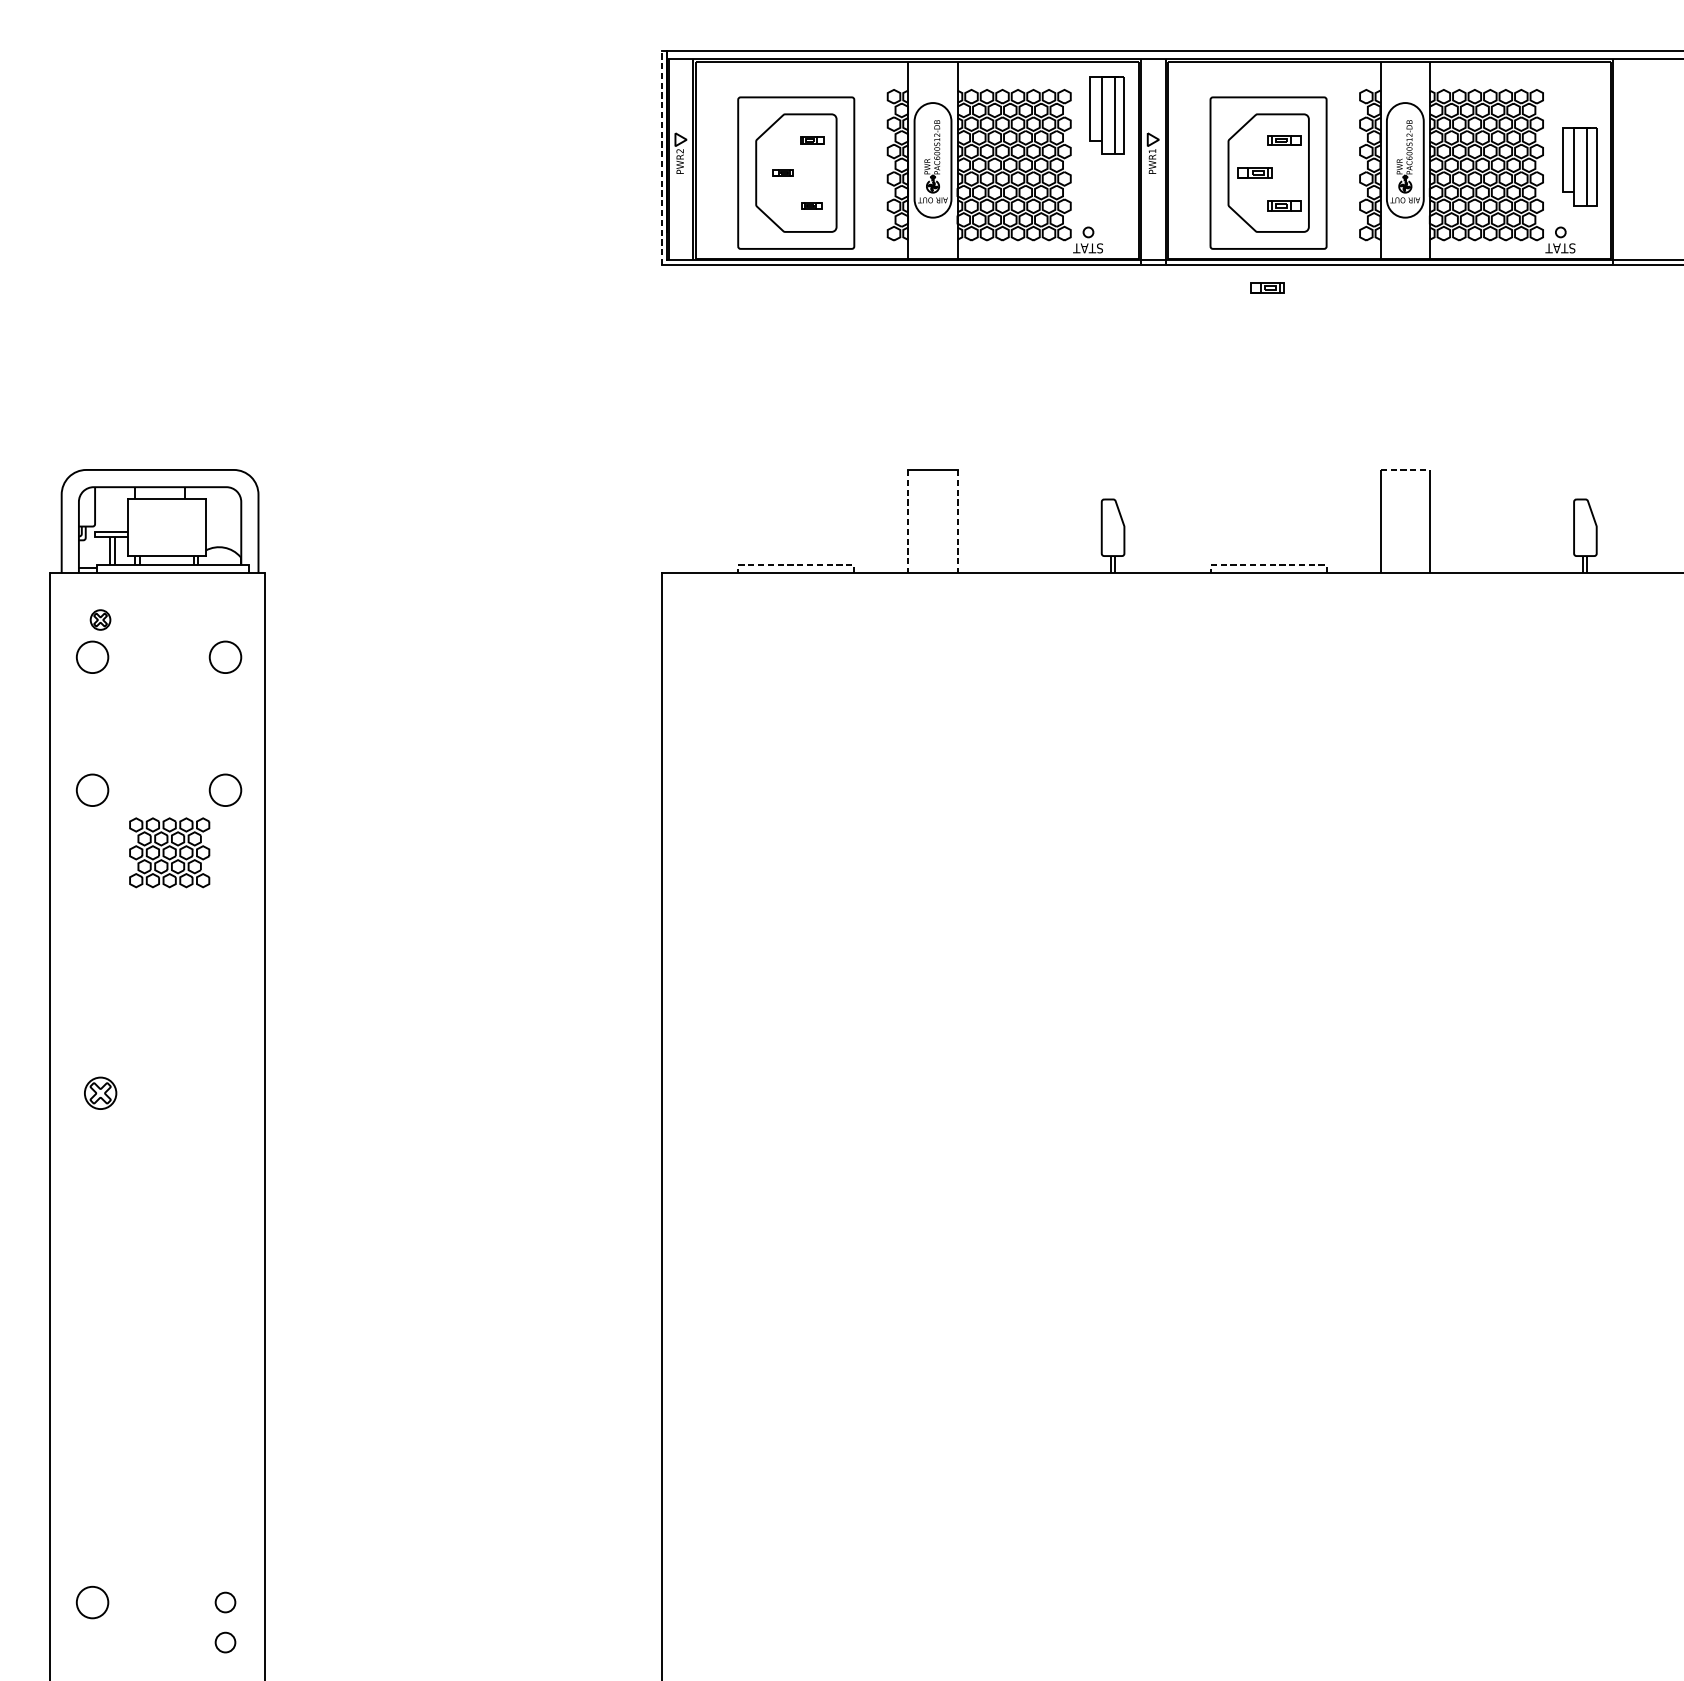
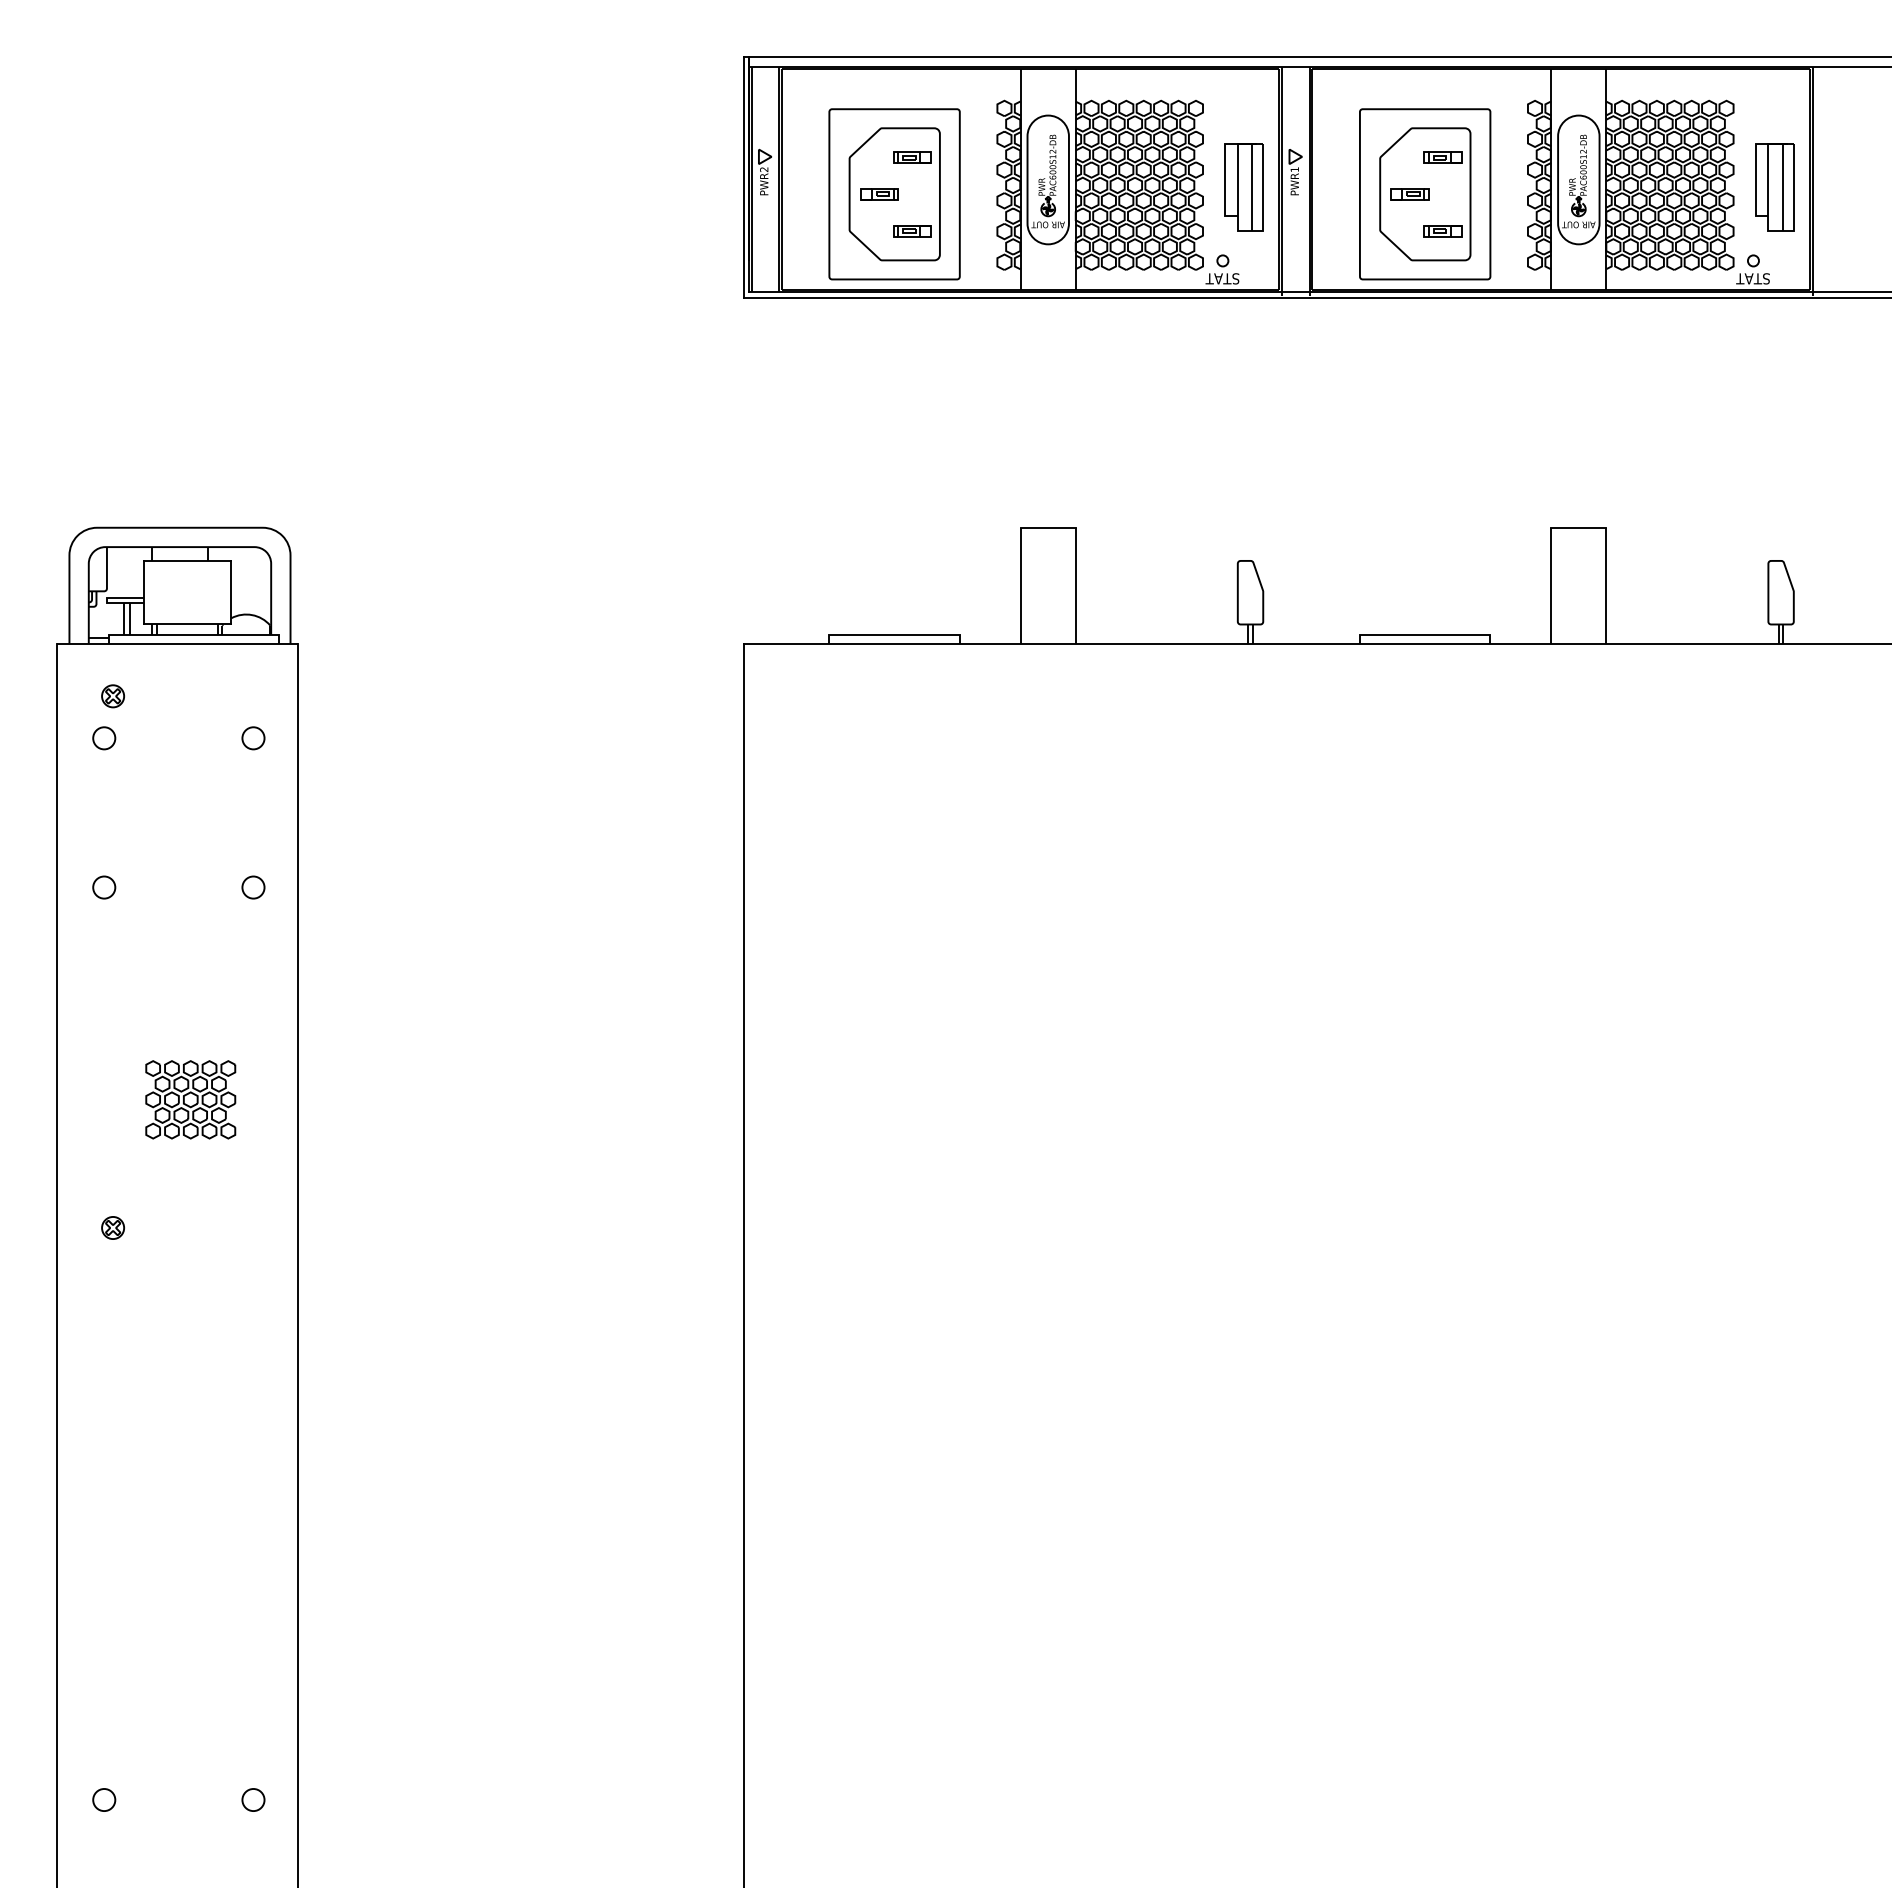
part: (1106, 115) -> (1243, 187), moved
part: (812, 140) -> (912, 157), size x1.43
line: (661, 157) -> (743, 176), dashed -> solid
part: (782, 173) -> (879, 194), size x1.67
part: (812, 206) -> (912, 231), size x1.67
part: (1267, 288) -> (1423, 323), removed
line: (1405, 469) -> (1578, 527), dashed -> solid
line: (908, 522) -> (1020, 586), dashed -> solid
line: (957, 522) -> (1075, 586), dashed -> solid
line: (796, 564) -> (894, 634), dashed -> solid
line: (1267, 564) -> (1424, 634), dashed -> solid
circle: (92, 657) -> (104, 738), size x0.62
circle: (225, 657) -> (253, 738), size x0.62
circle: (92, 790) -> (104, 887), size x0.62
circle: (225, 790) -> (253, 887), size x0.62
part: (169, 852) -> (190, 1099), moved
part: (100, 1092) -> (112, 1227), size x0.62
circle: (92, 1602) -> (104, 1799), size x0.62
circle: (225, 1642) -> (253, 1844), removed

